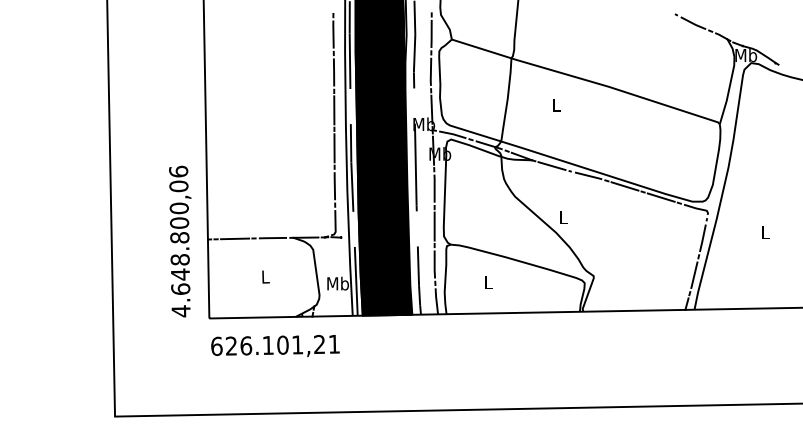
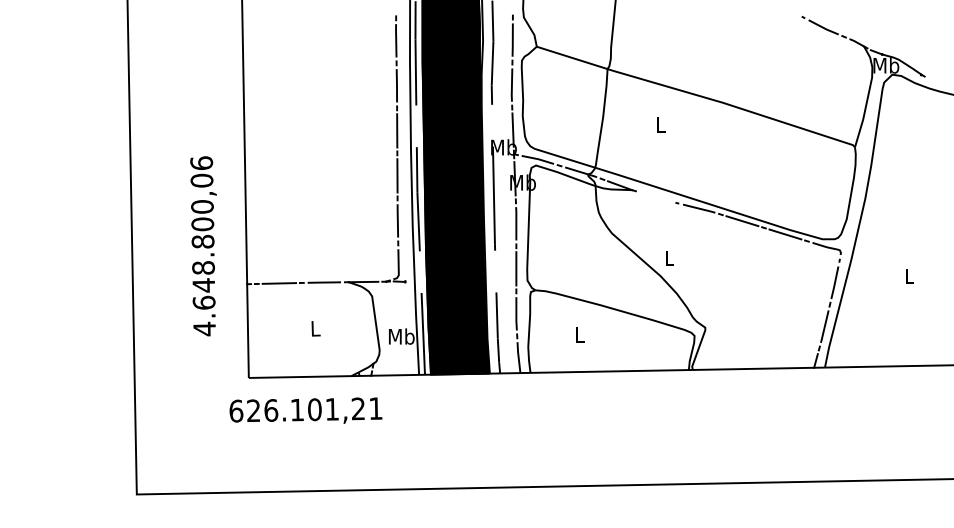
line: (551, 165) -> (655, 196), removed
text: (180, 241) -> (203, 246), moved
text: (275, 346) -> (306, 411), moved

